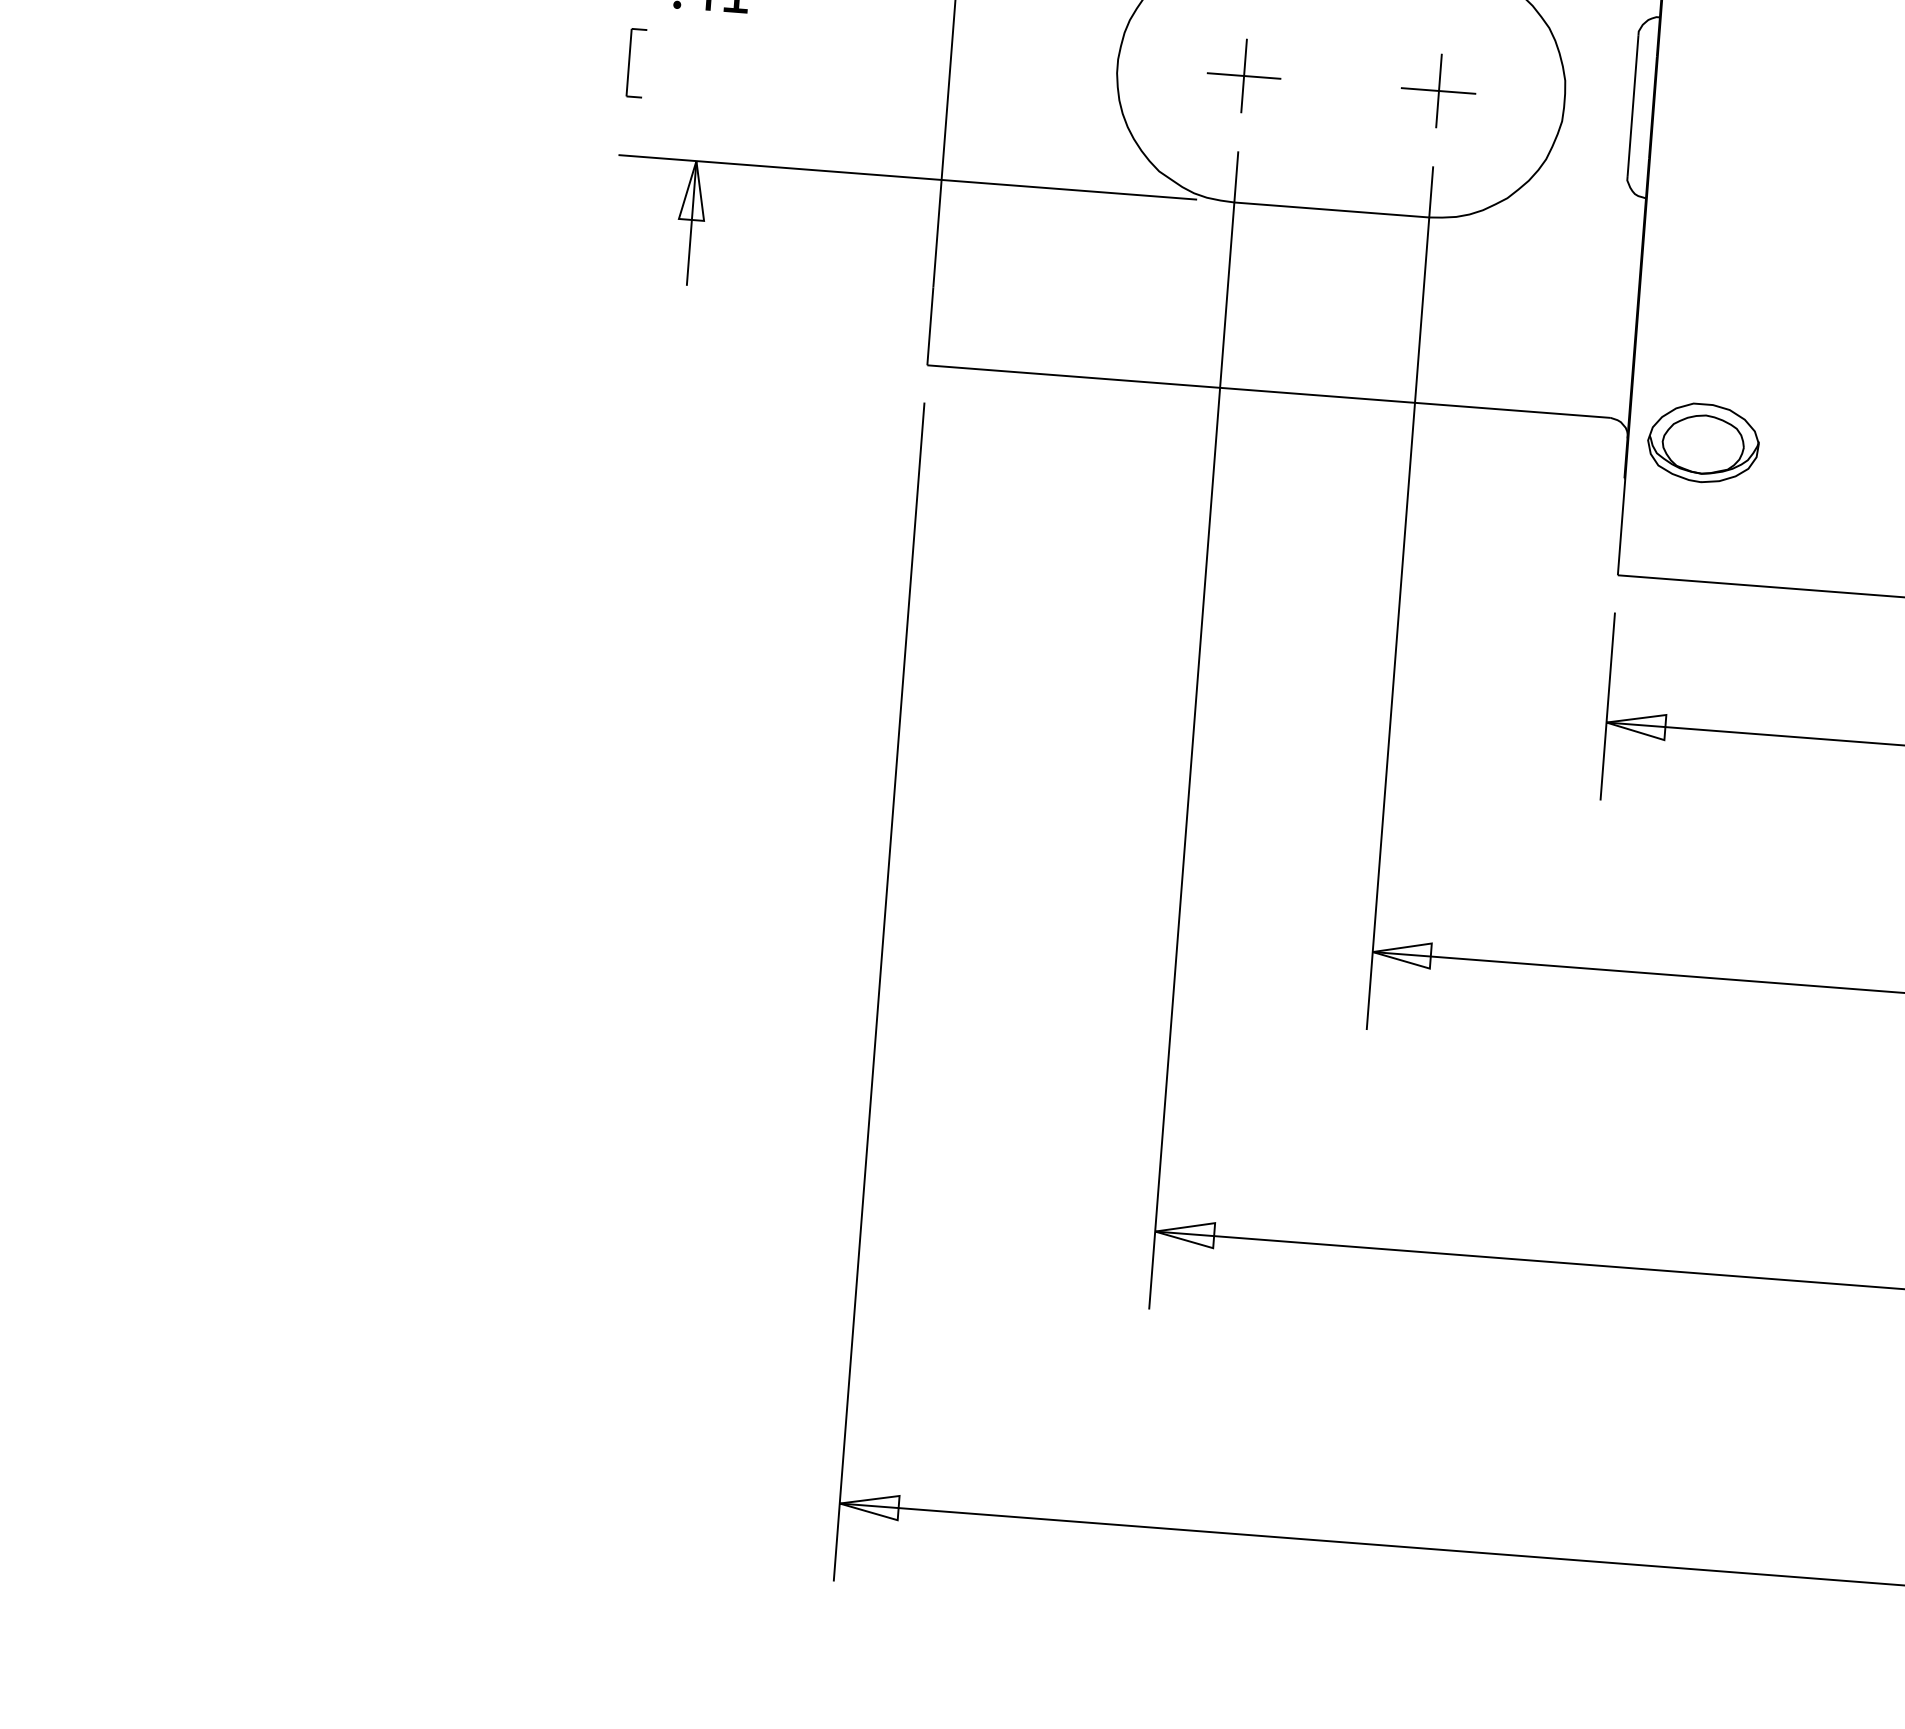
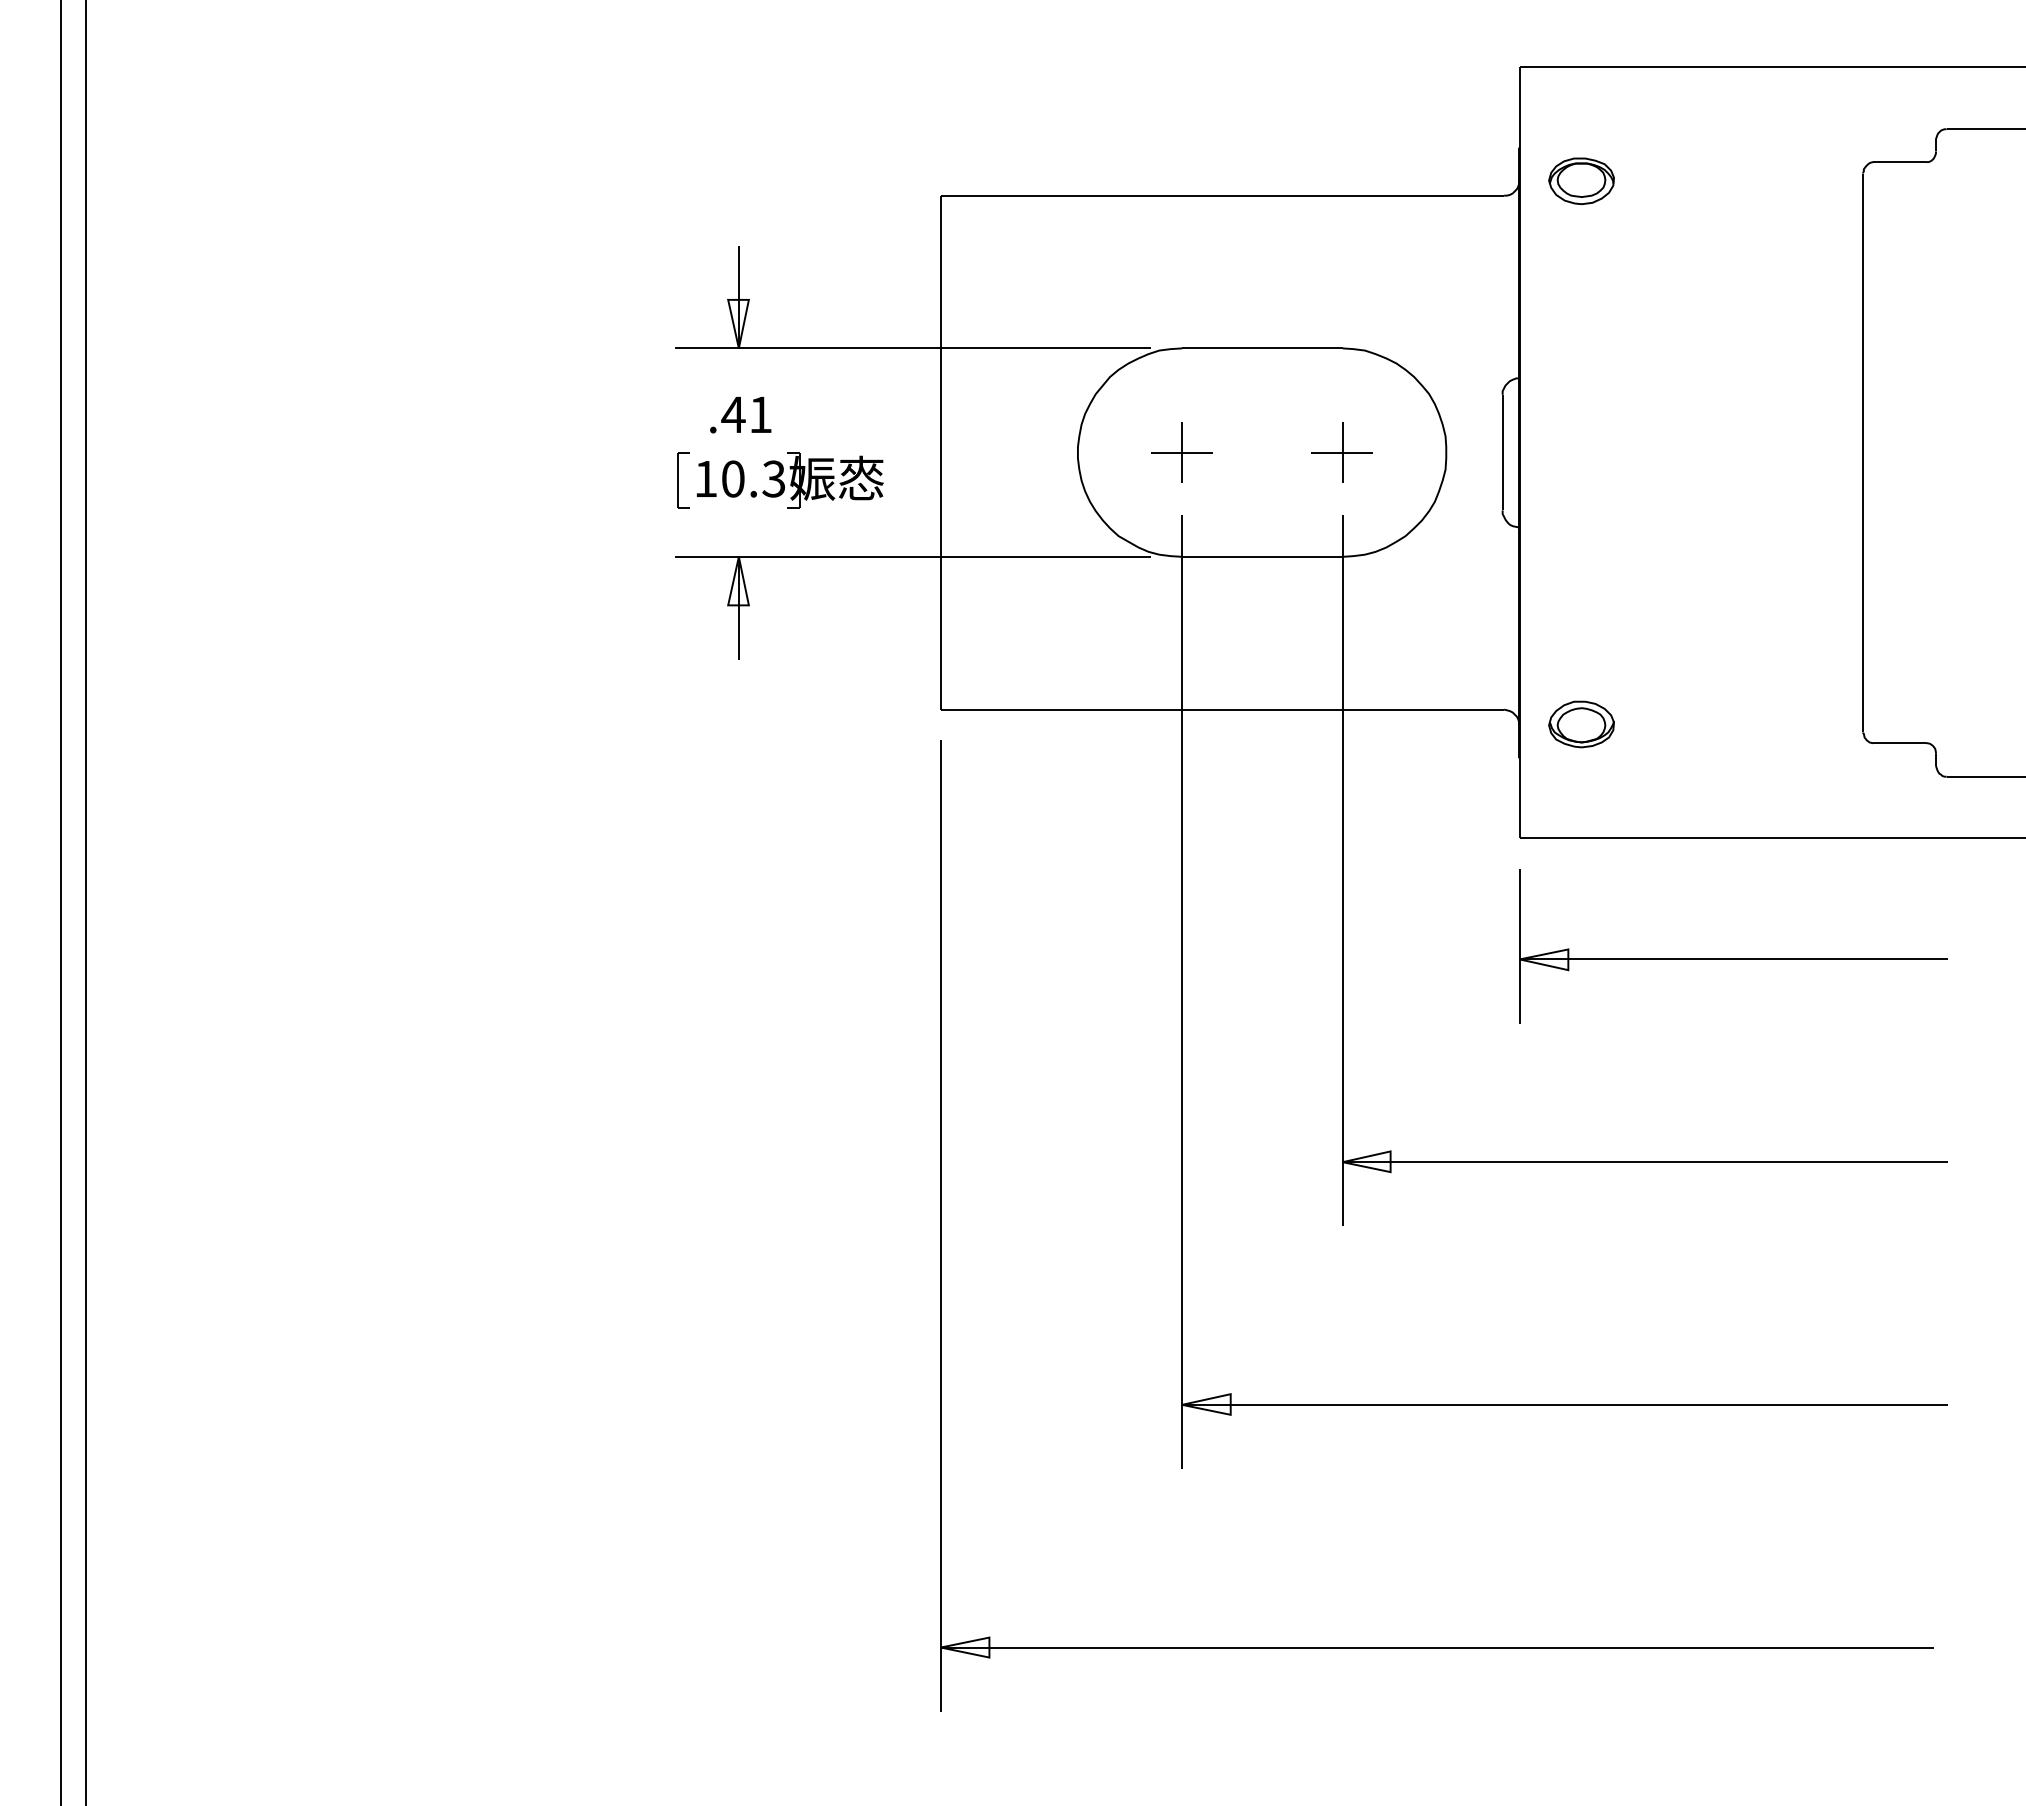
part: (766, 73) -> (790, 480), added
part: (1703, 443) -> (1581, 724), size x0.71

